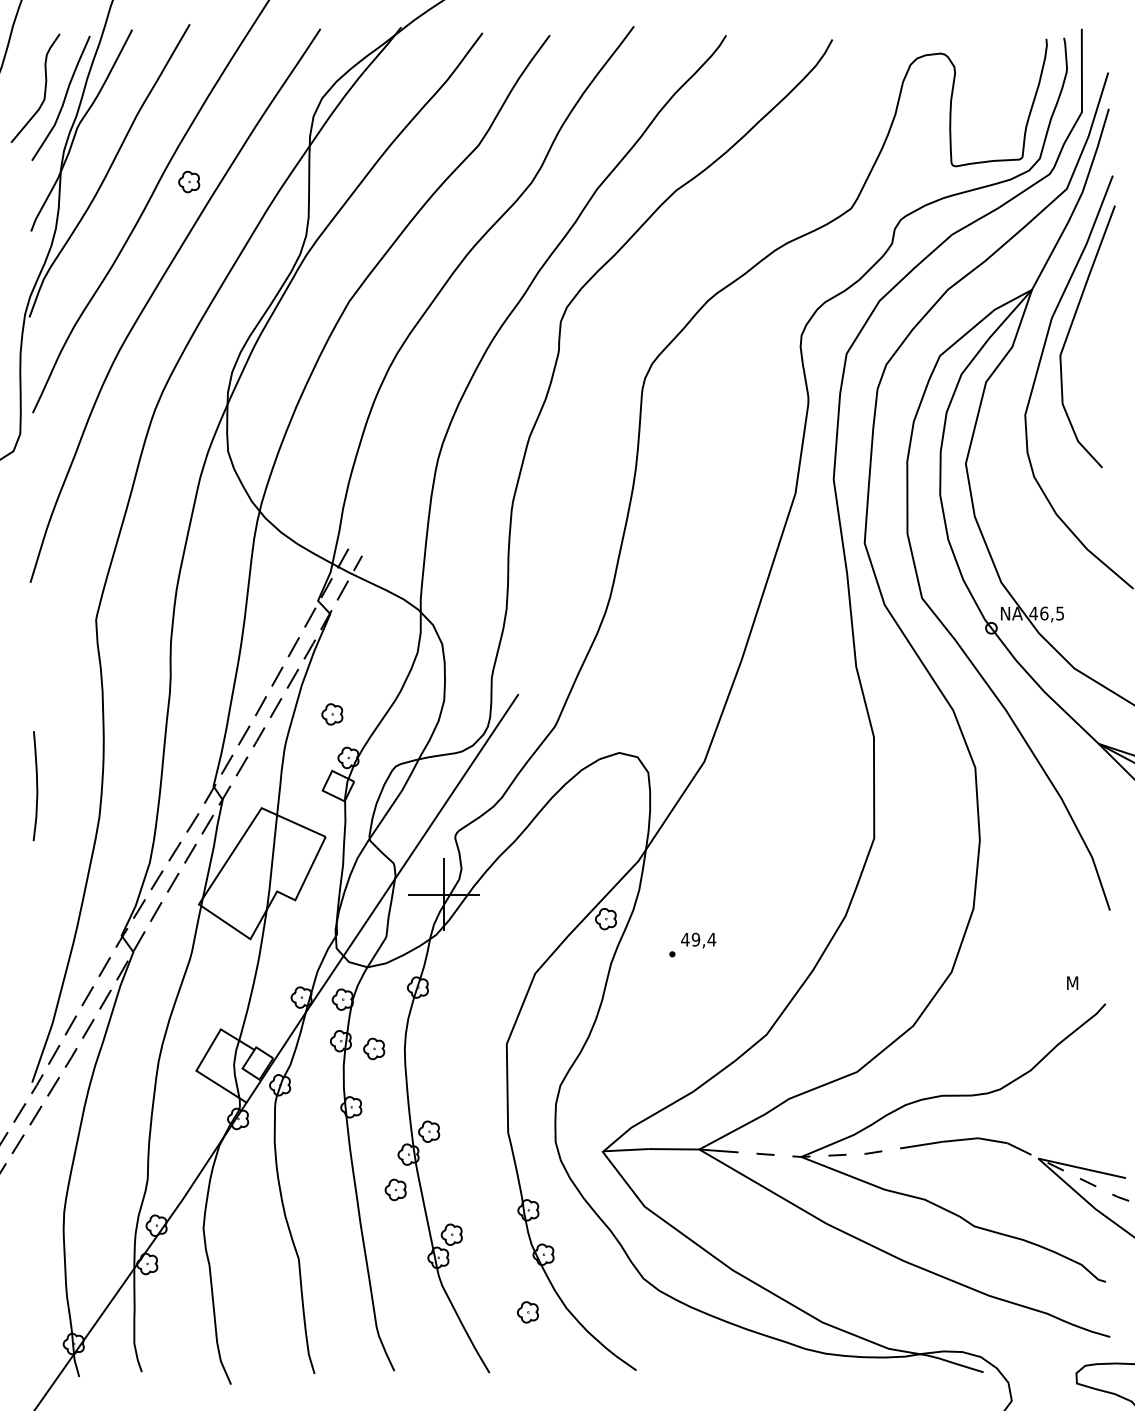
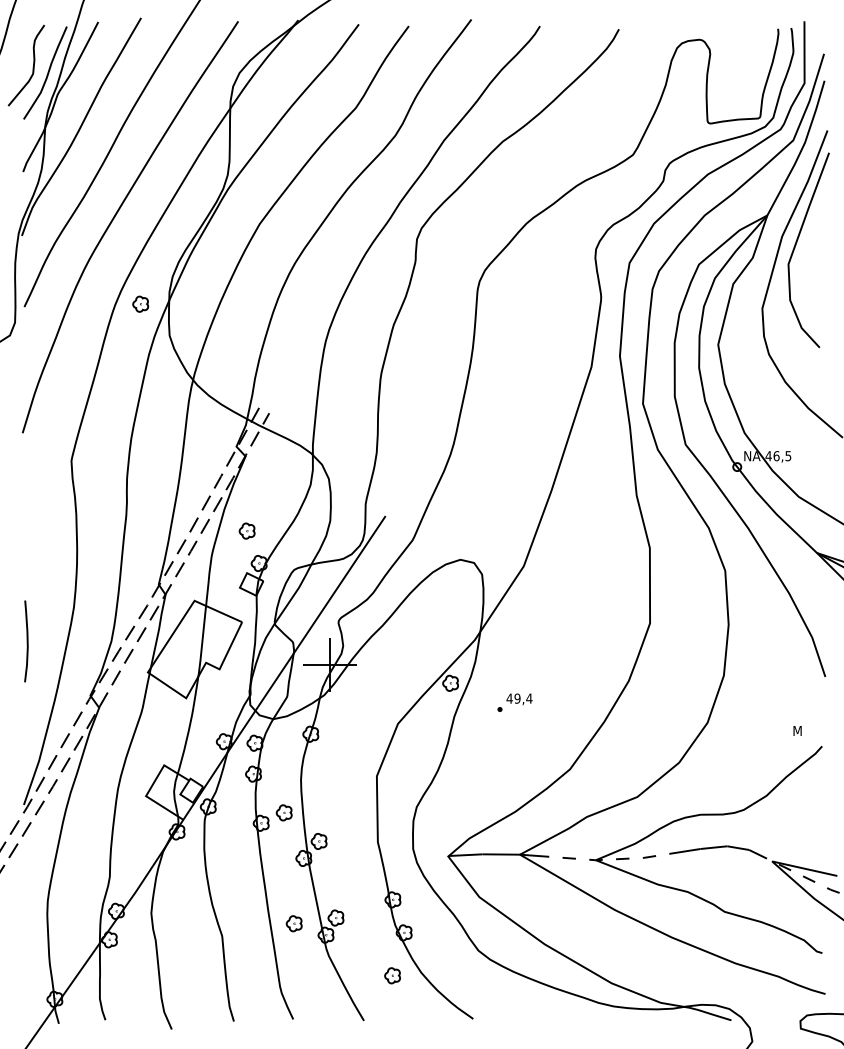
part: (188, 181) -> (140, 303), moved
curve: (35, 786) -> (26, 641), moved
part: (373, 1048) -> (283, 812), moved
part: (394, 1189) -> (293, 923), moved

